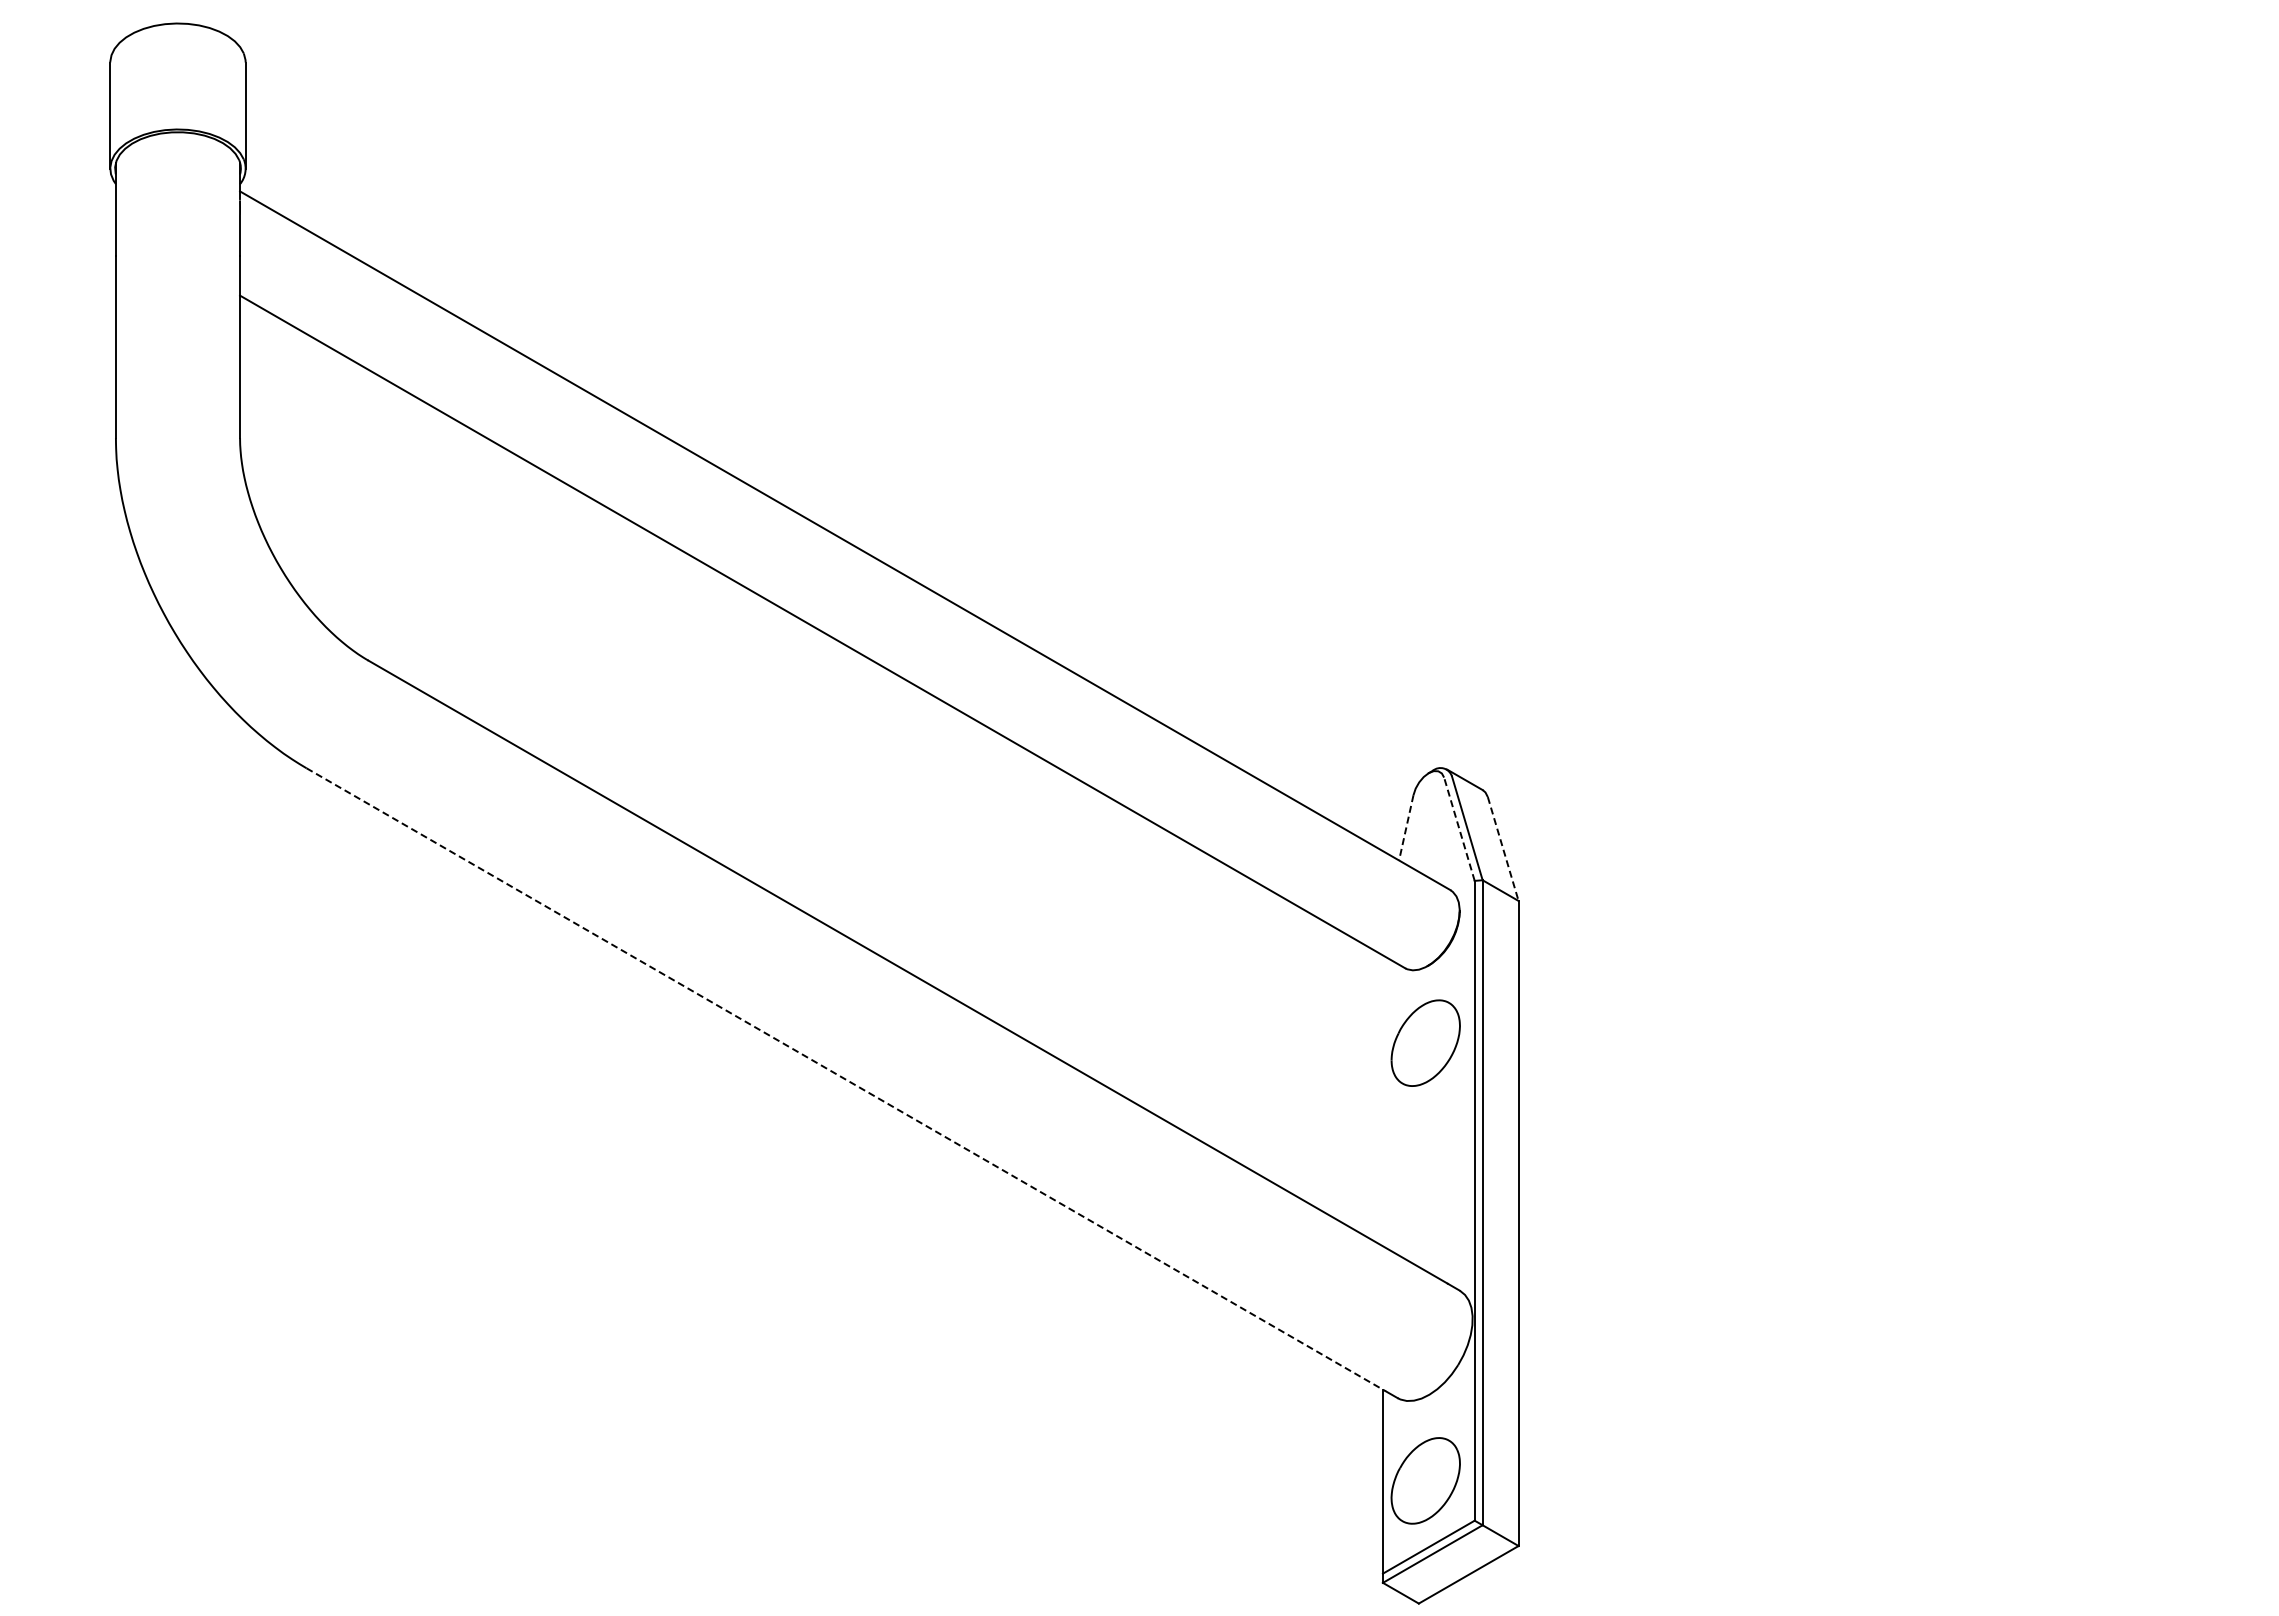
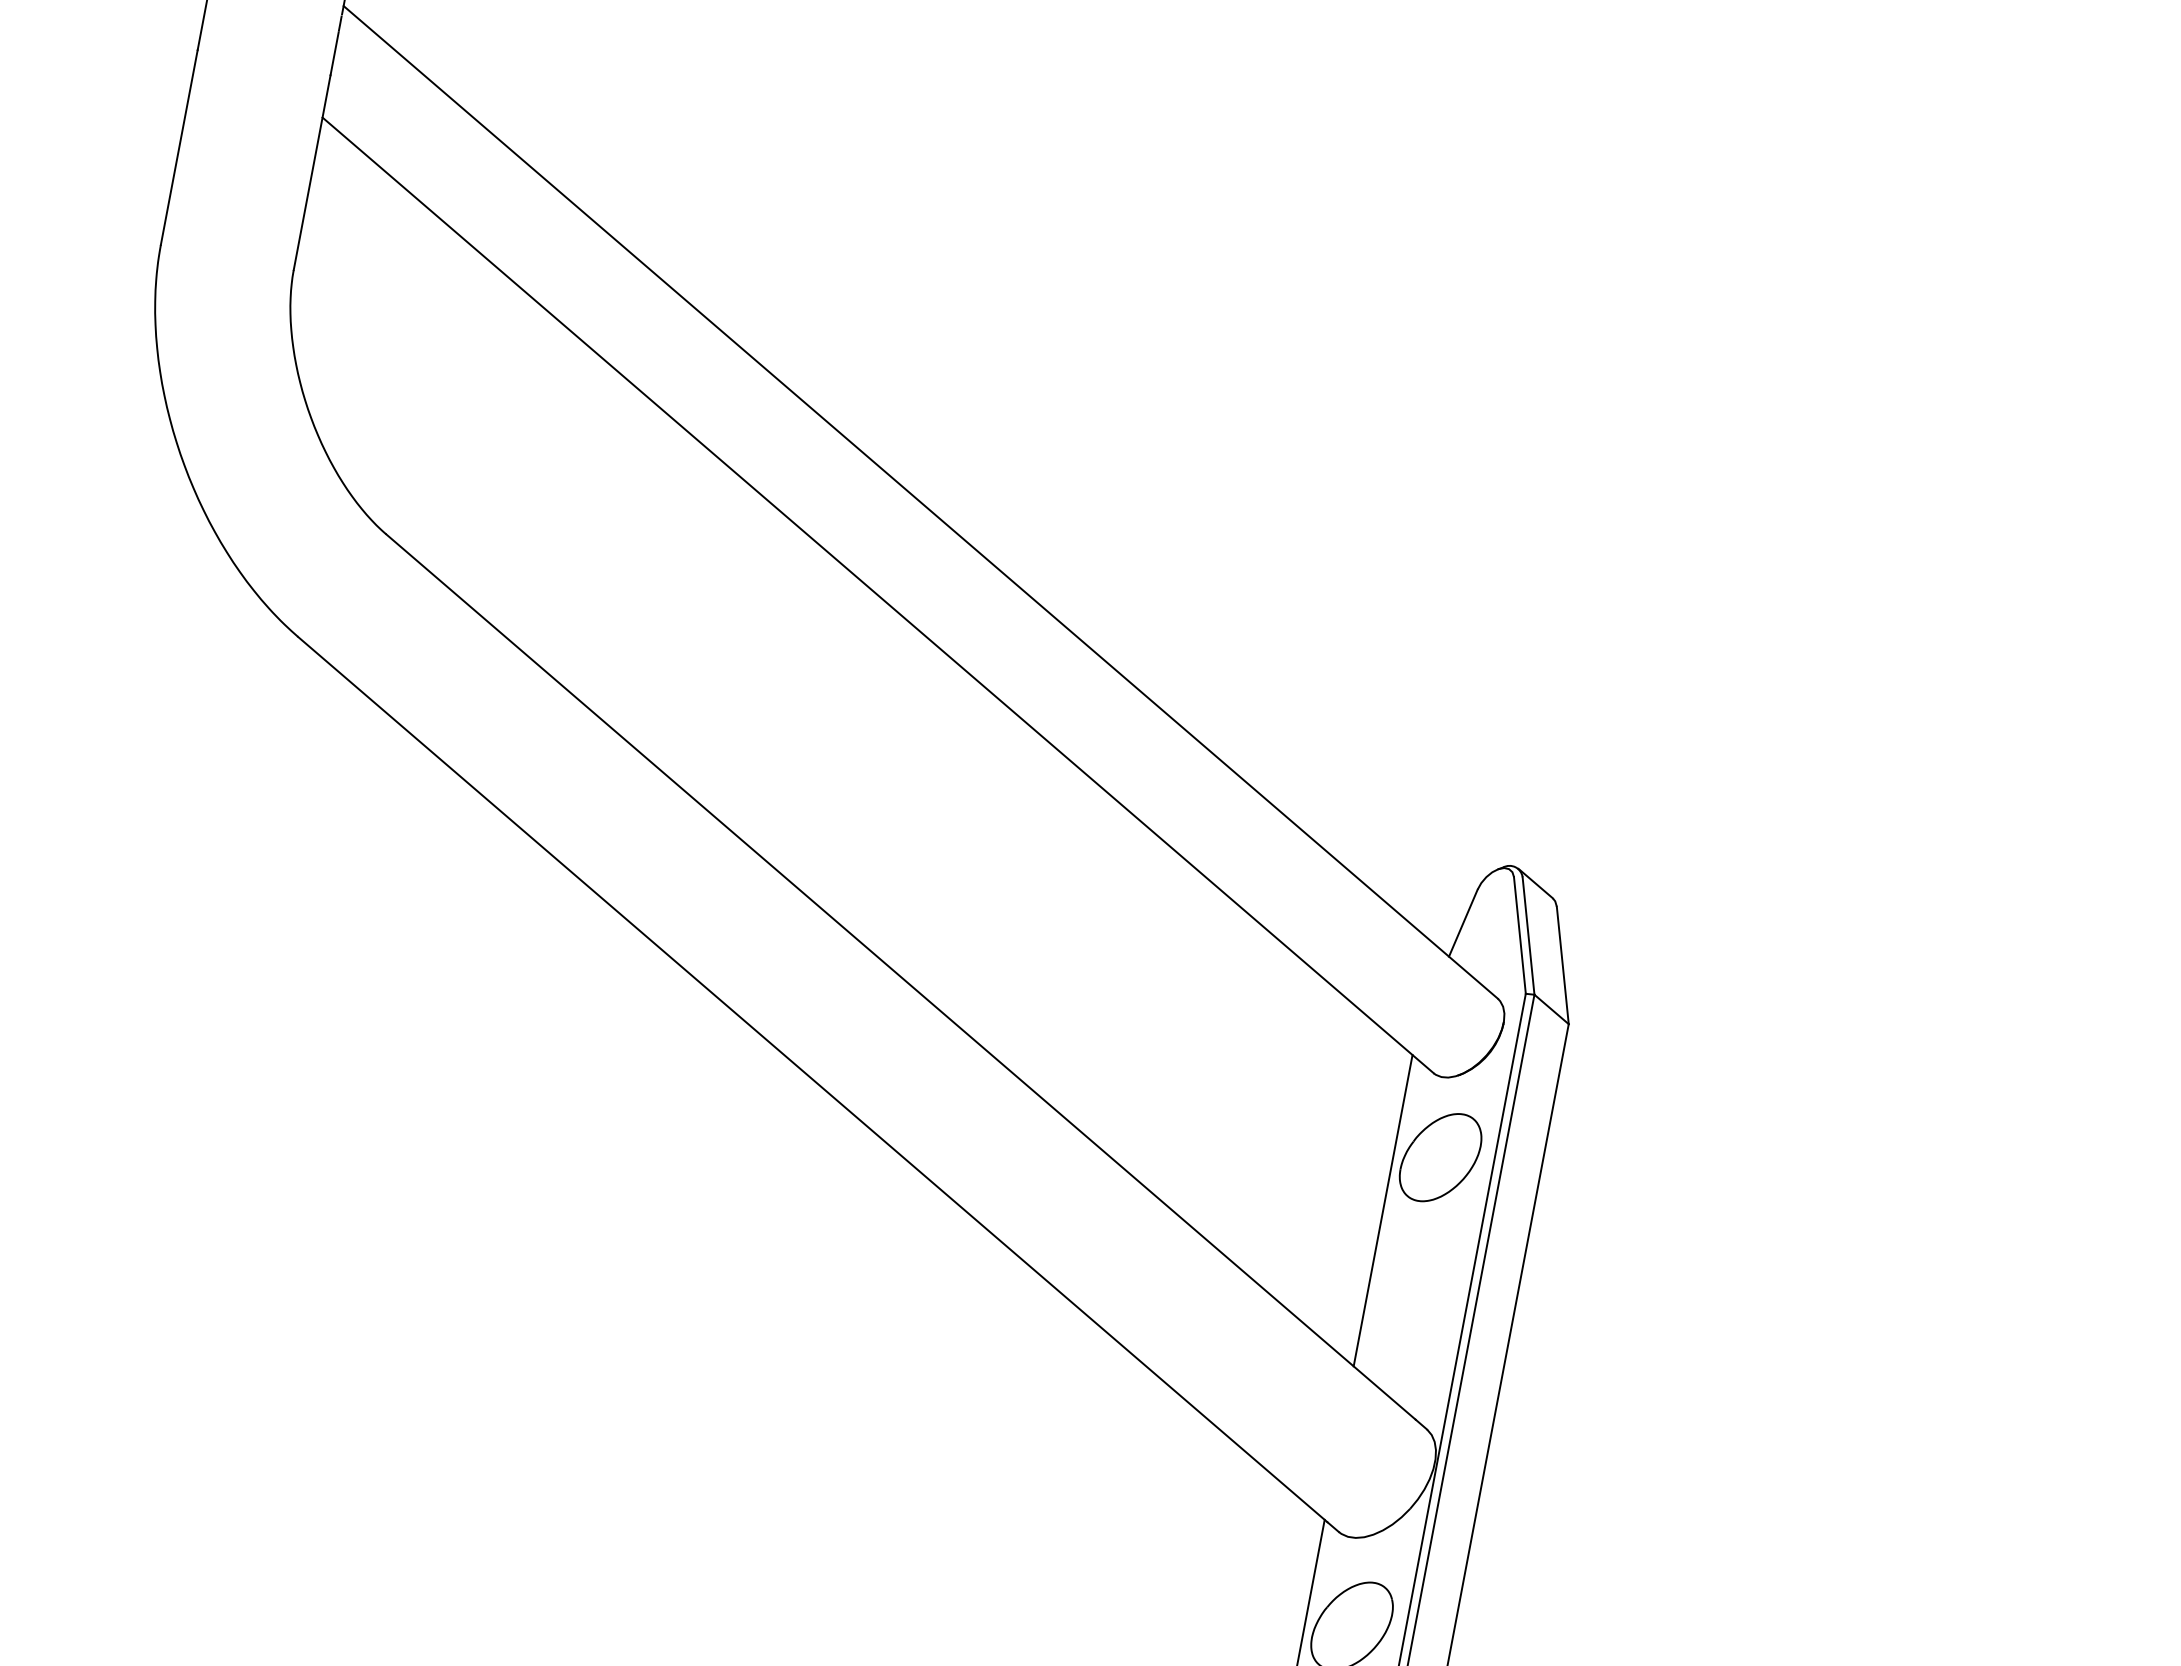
line: (1406, 828) -> (1463, 923), dashed -> solid
line: (1459, 829) -> (1519, 935), dashed -> solid
line: (1503, 849) -> (1562, 966), dashed -> solid
line: (846, 1080) -> (812, 1080), dashed -> solid
line: (1382, 1100) -> (1382, 1210), added

